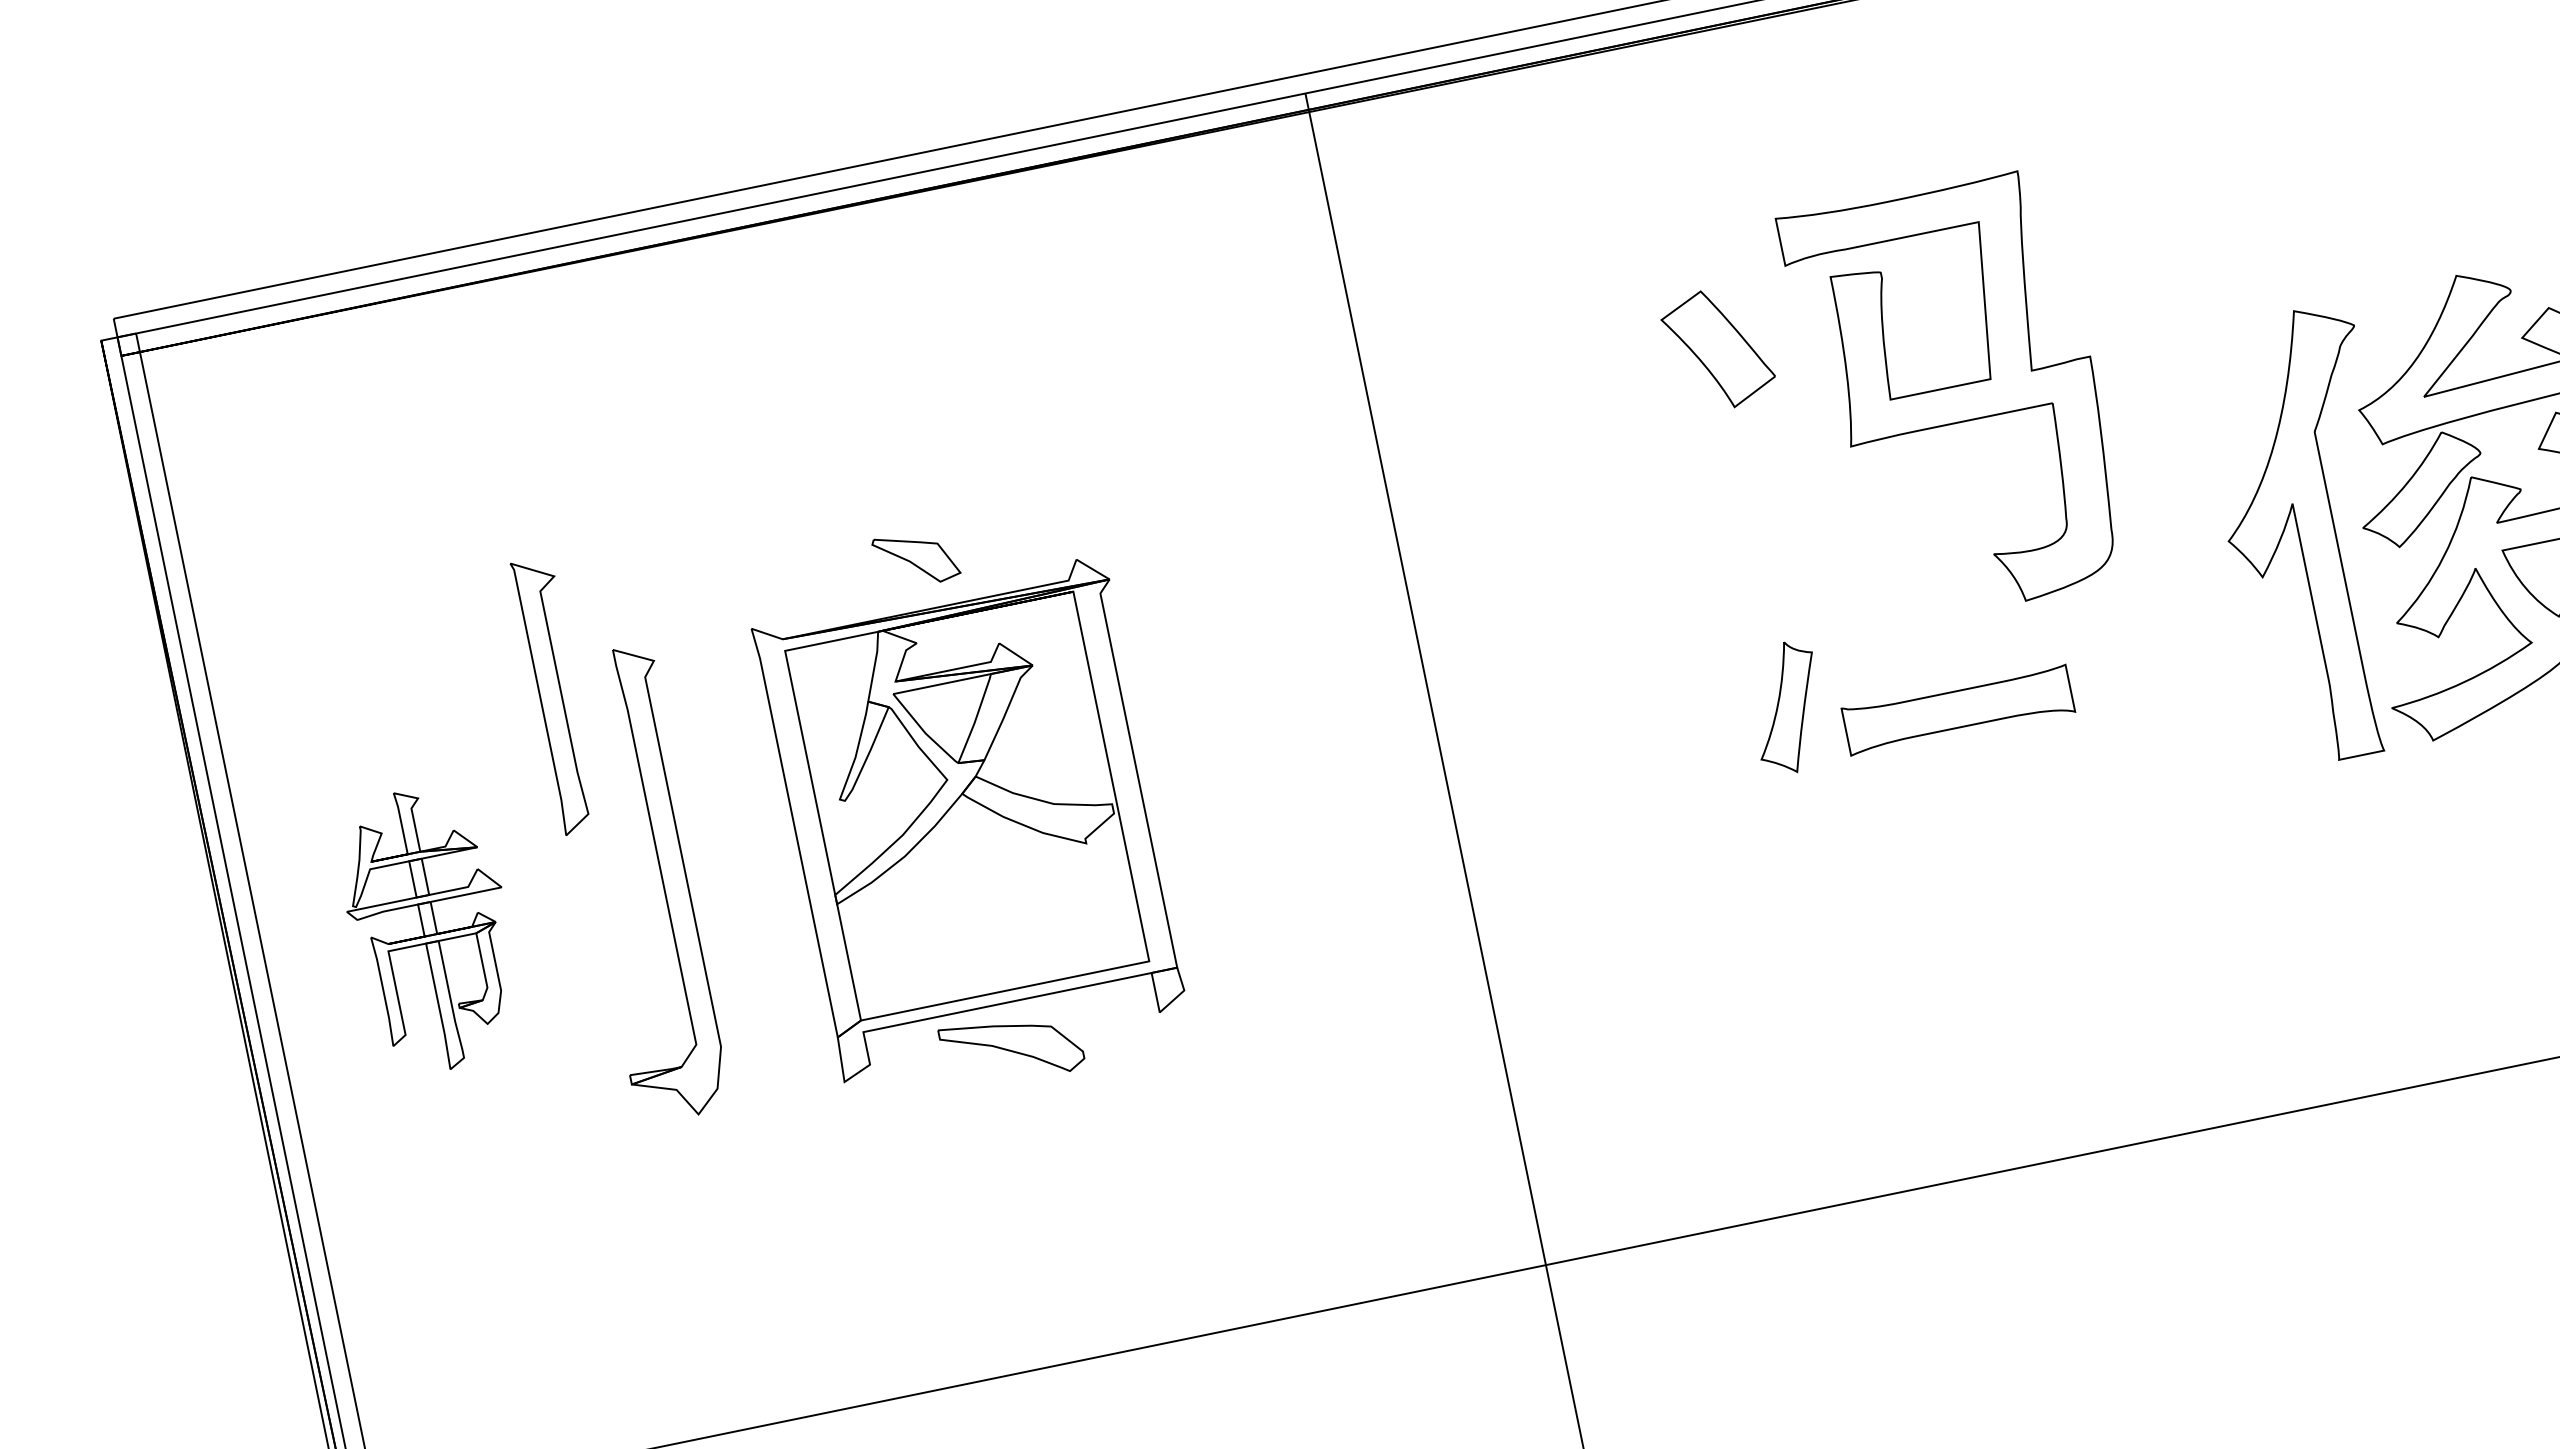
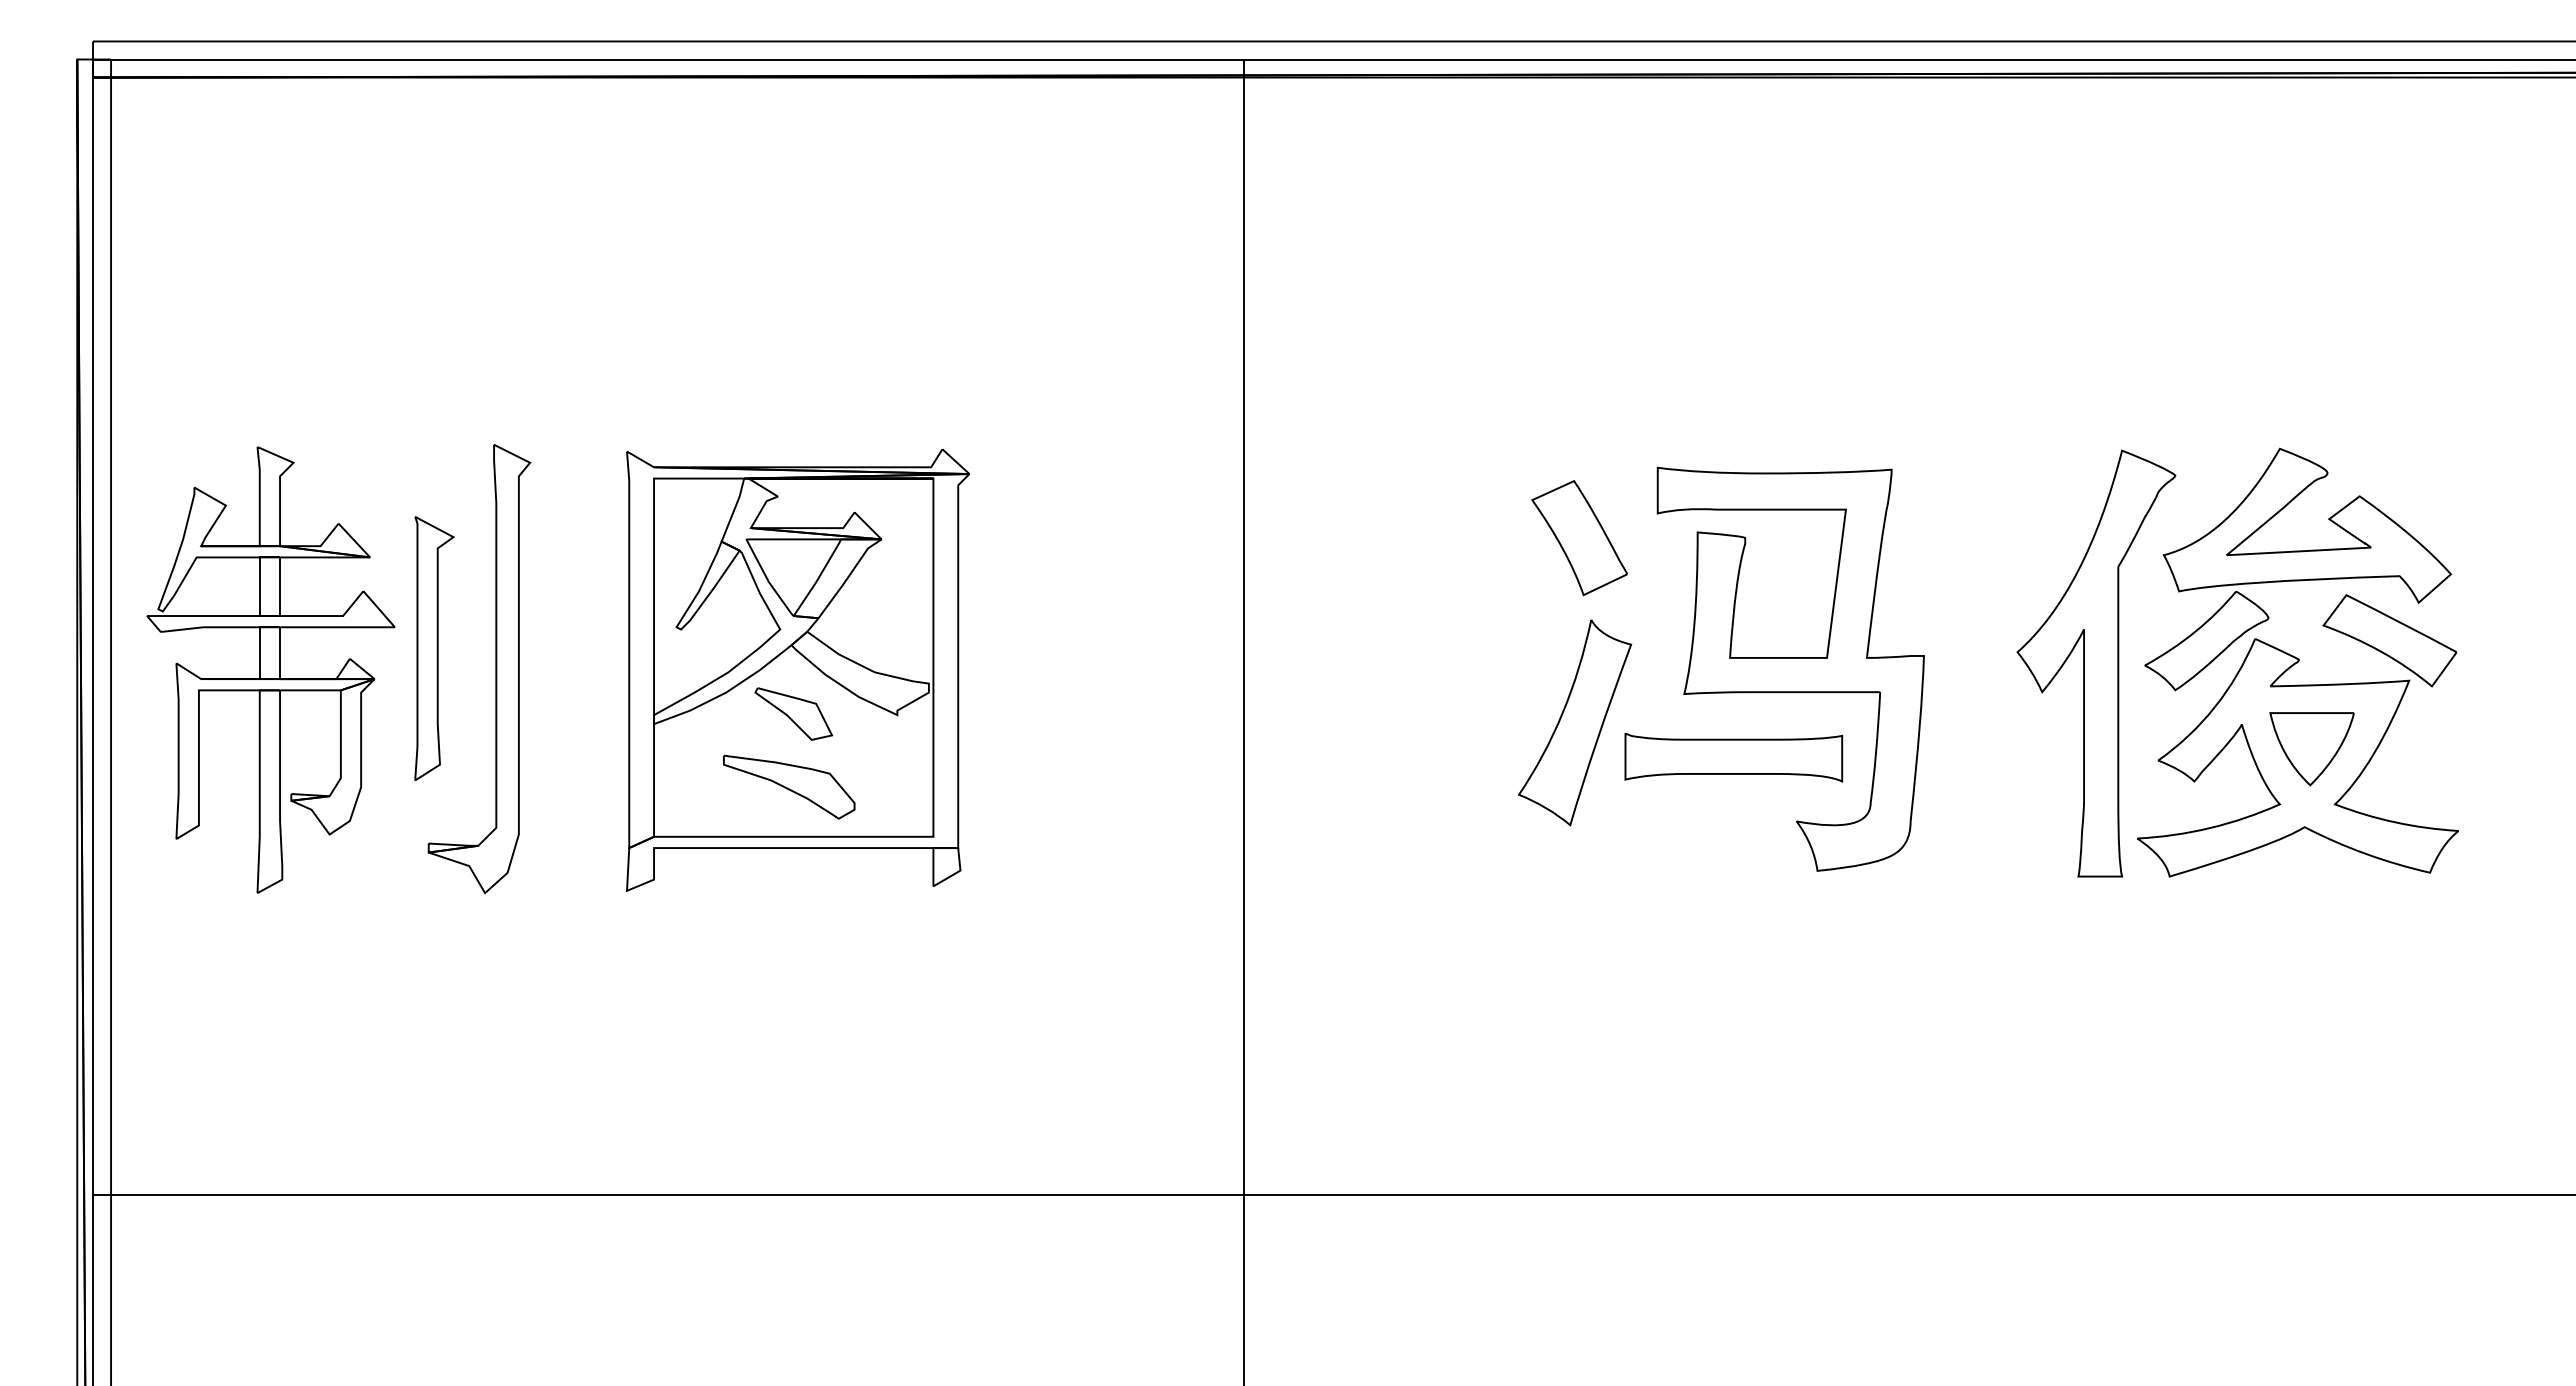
part: (1718, 349) -> (1579, 538), moved
part: (1955, 397) -> (1790, 668), moved
part: (916, 558) -> (793, 713), moved
part: (558, 695) -> (434, 648), moved
part: (1786, 707) -> (1574, 722), size x1.67
part: (429, 929) -> (270, 669), size x1.67
part: (1012, 1048) -> (789, 786), moved

